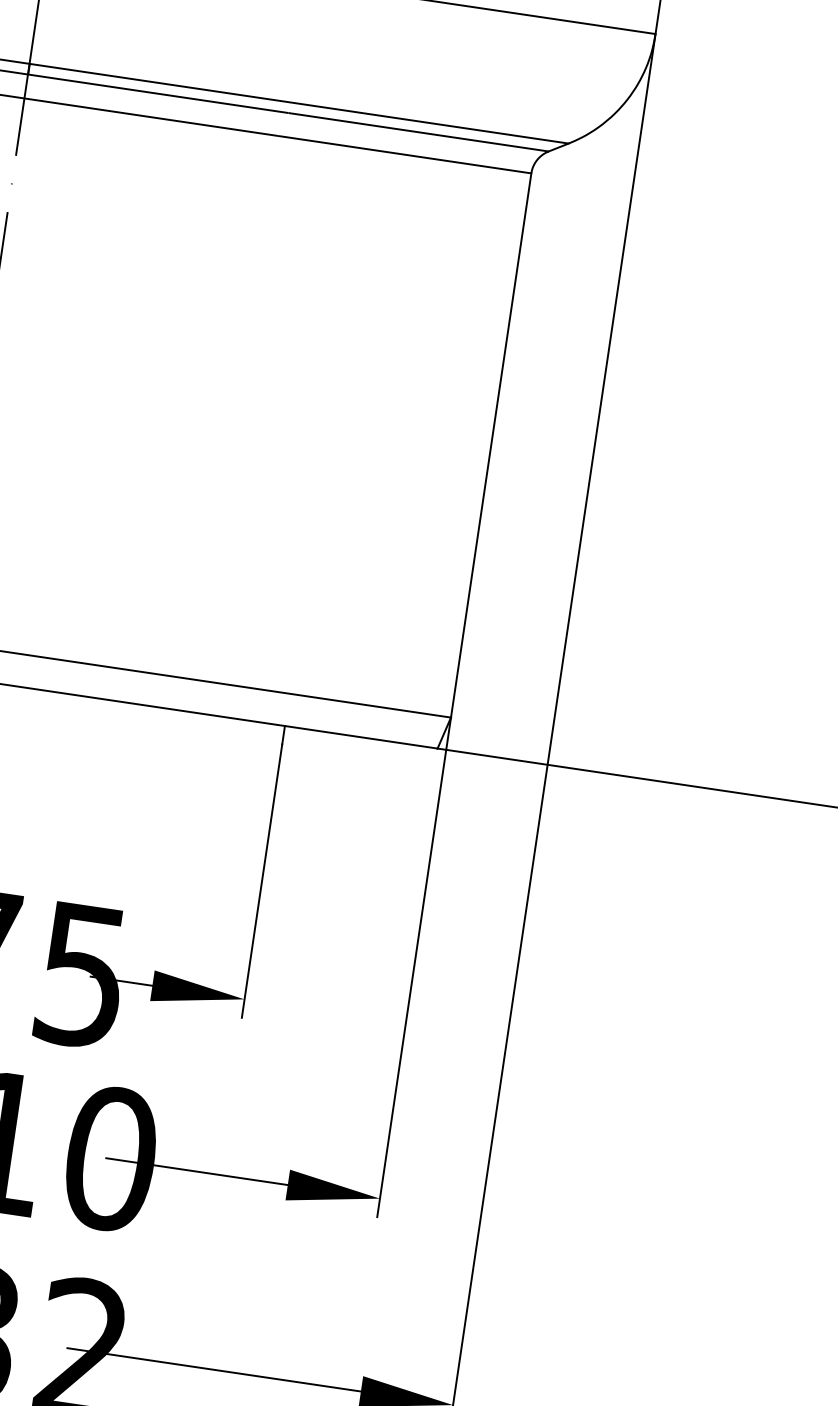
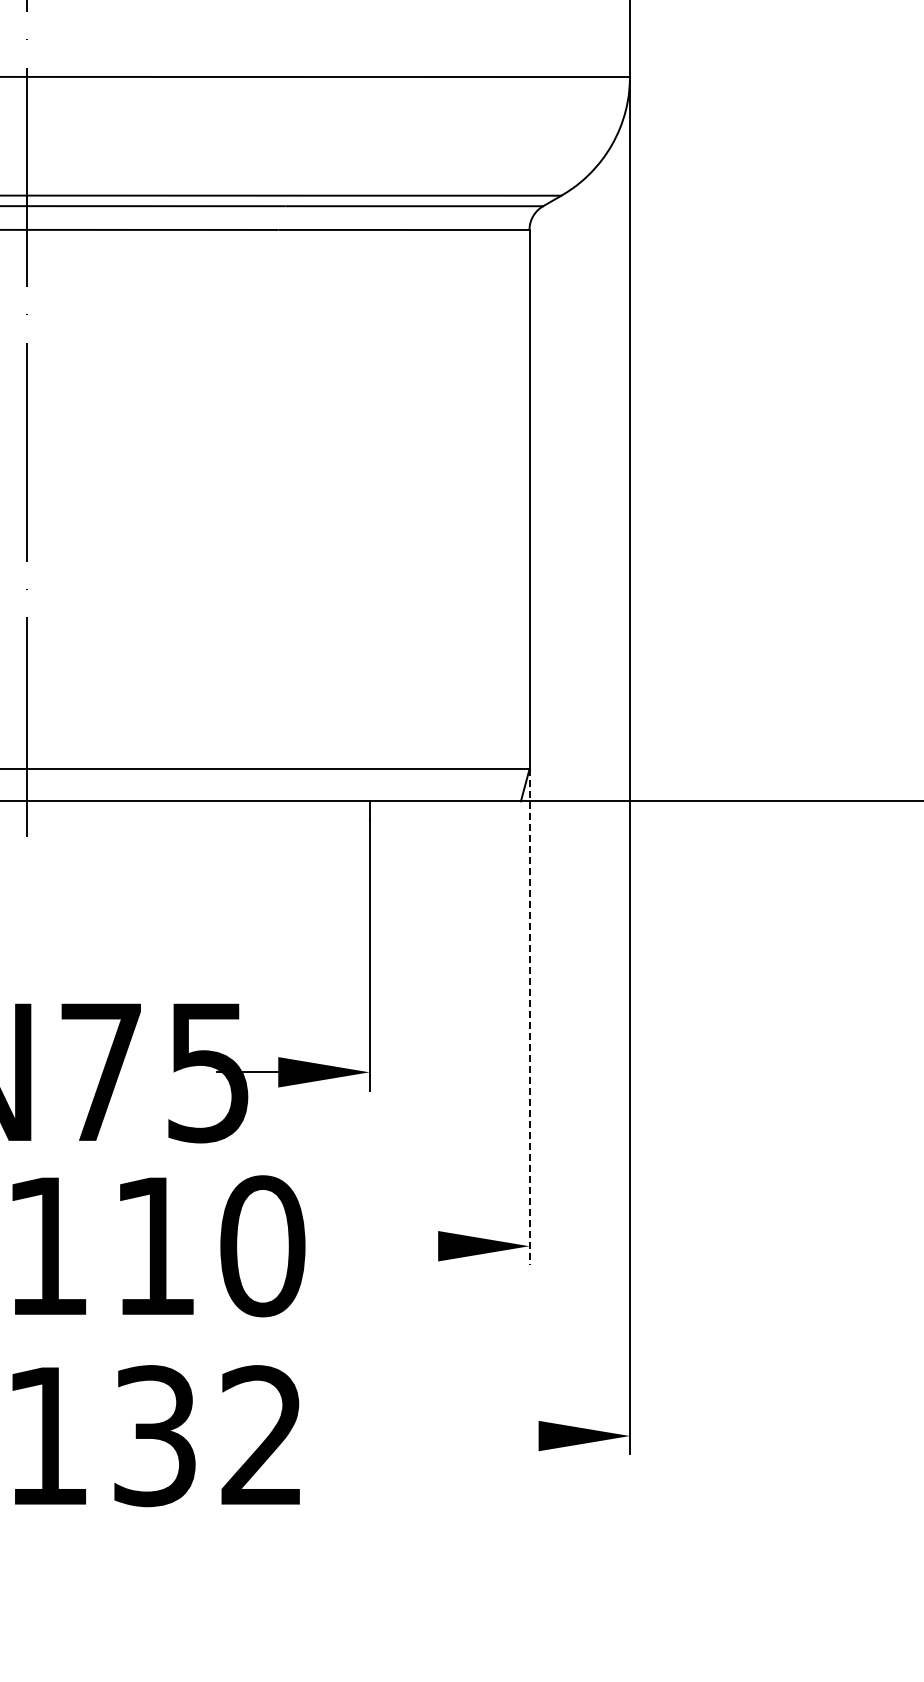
line: (414, 966) -> (529, 1016), solid -> dashed
line: (197, 1171) -> (348, 1246), removed
line: (213, 1370) -> (392, 1436), removed

